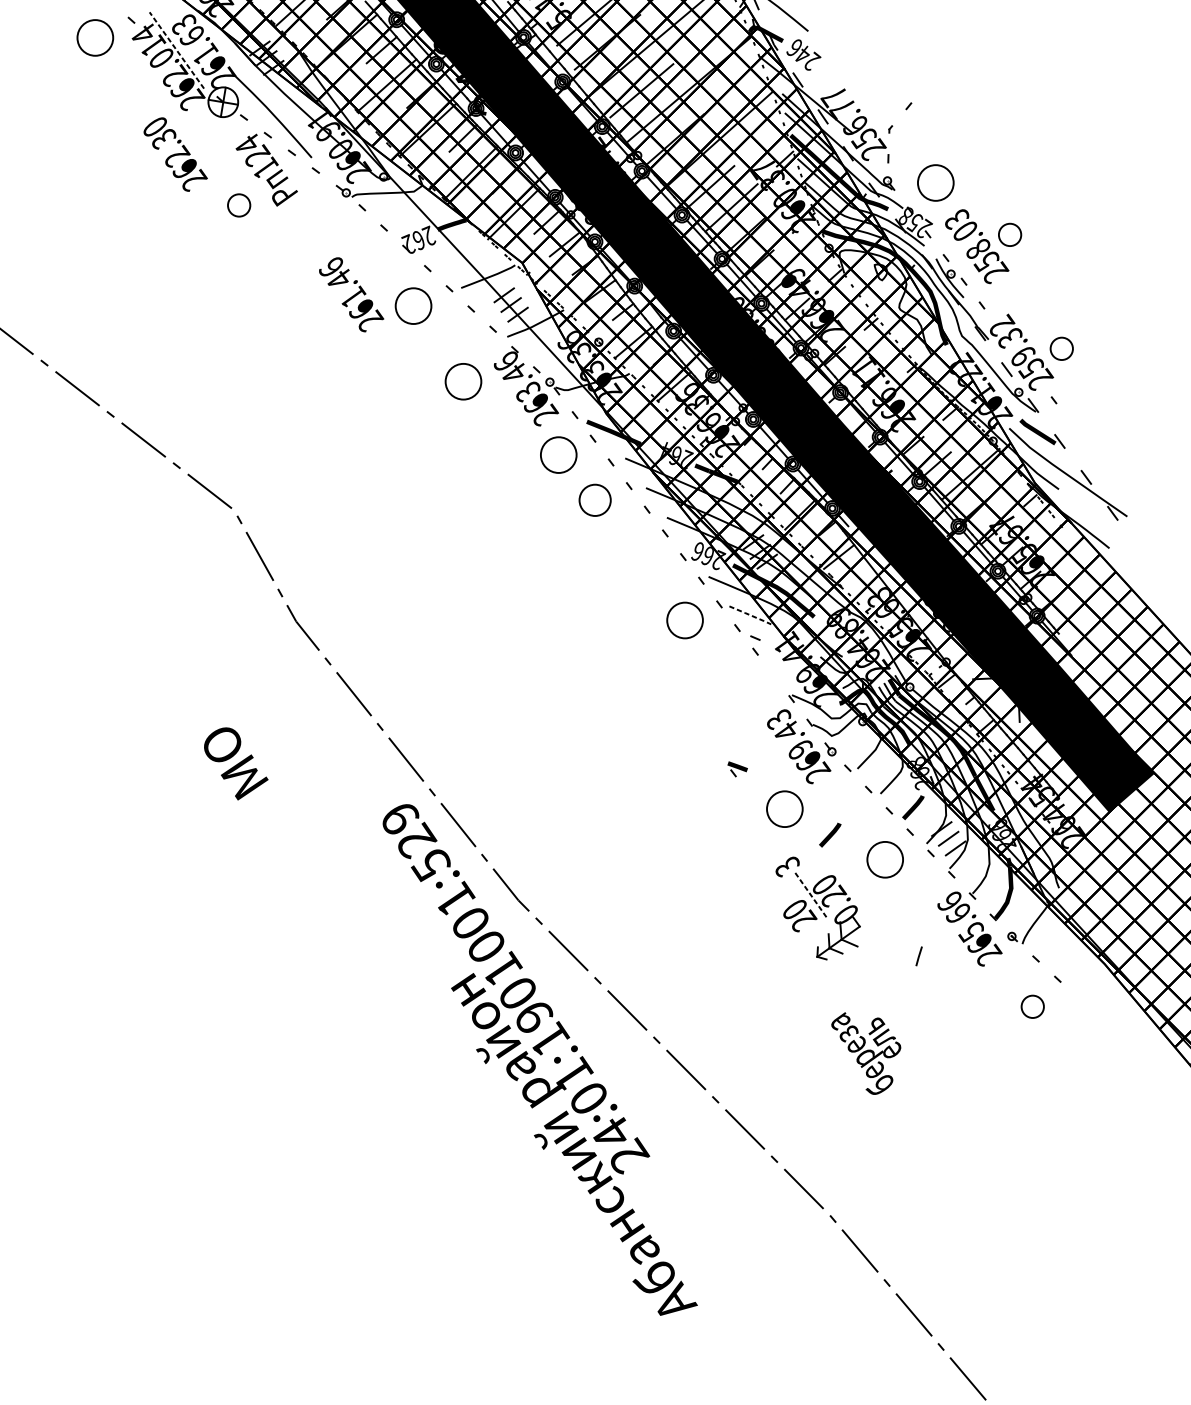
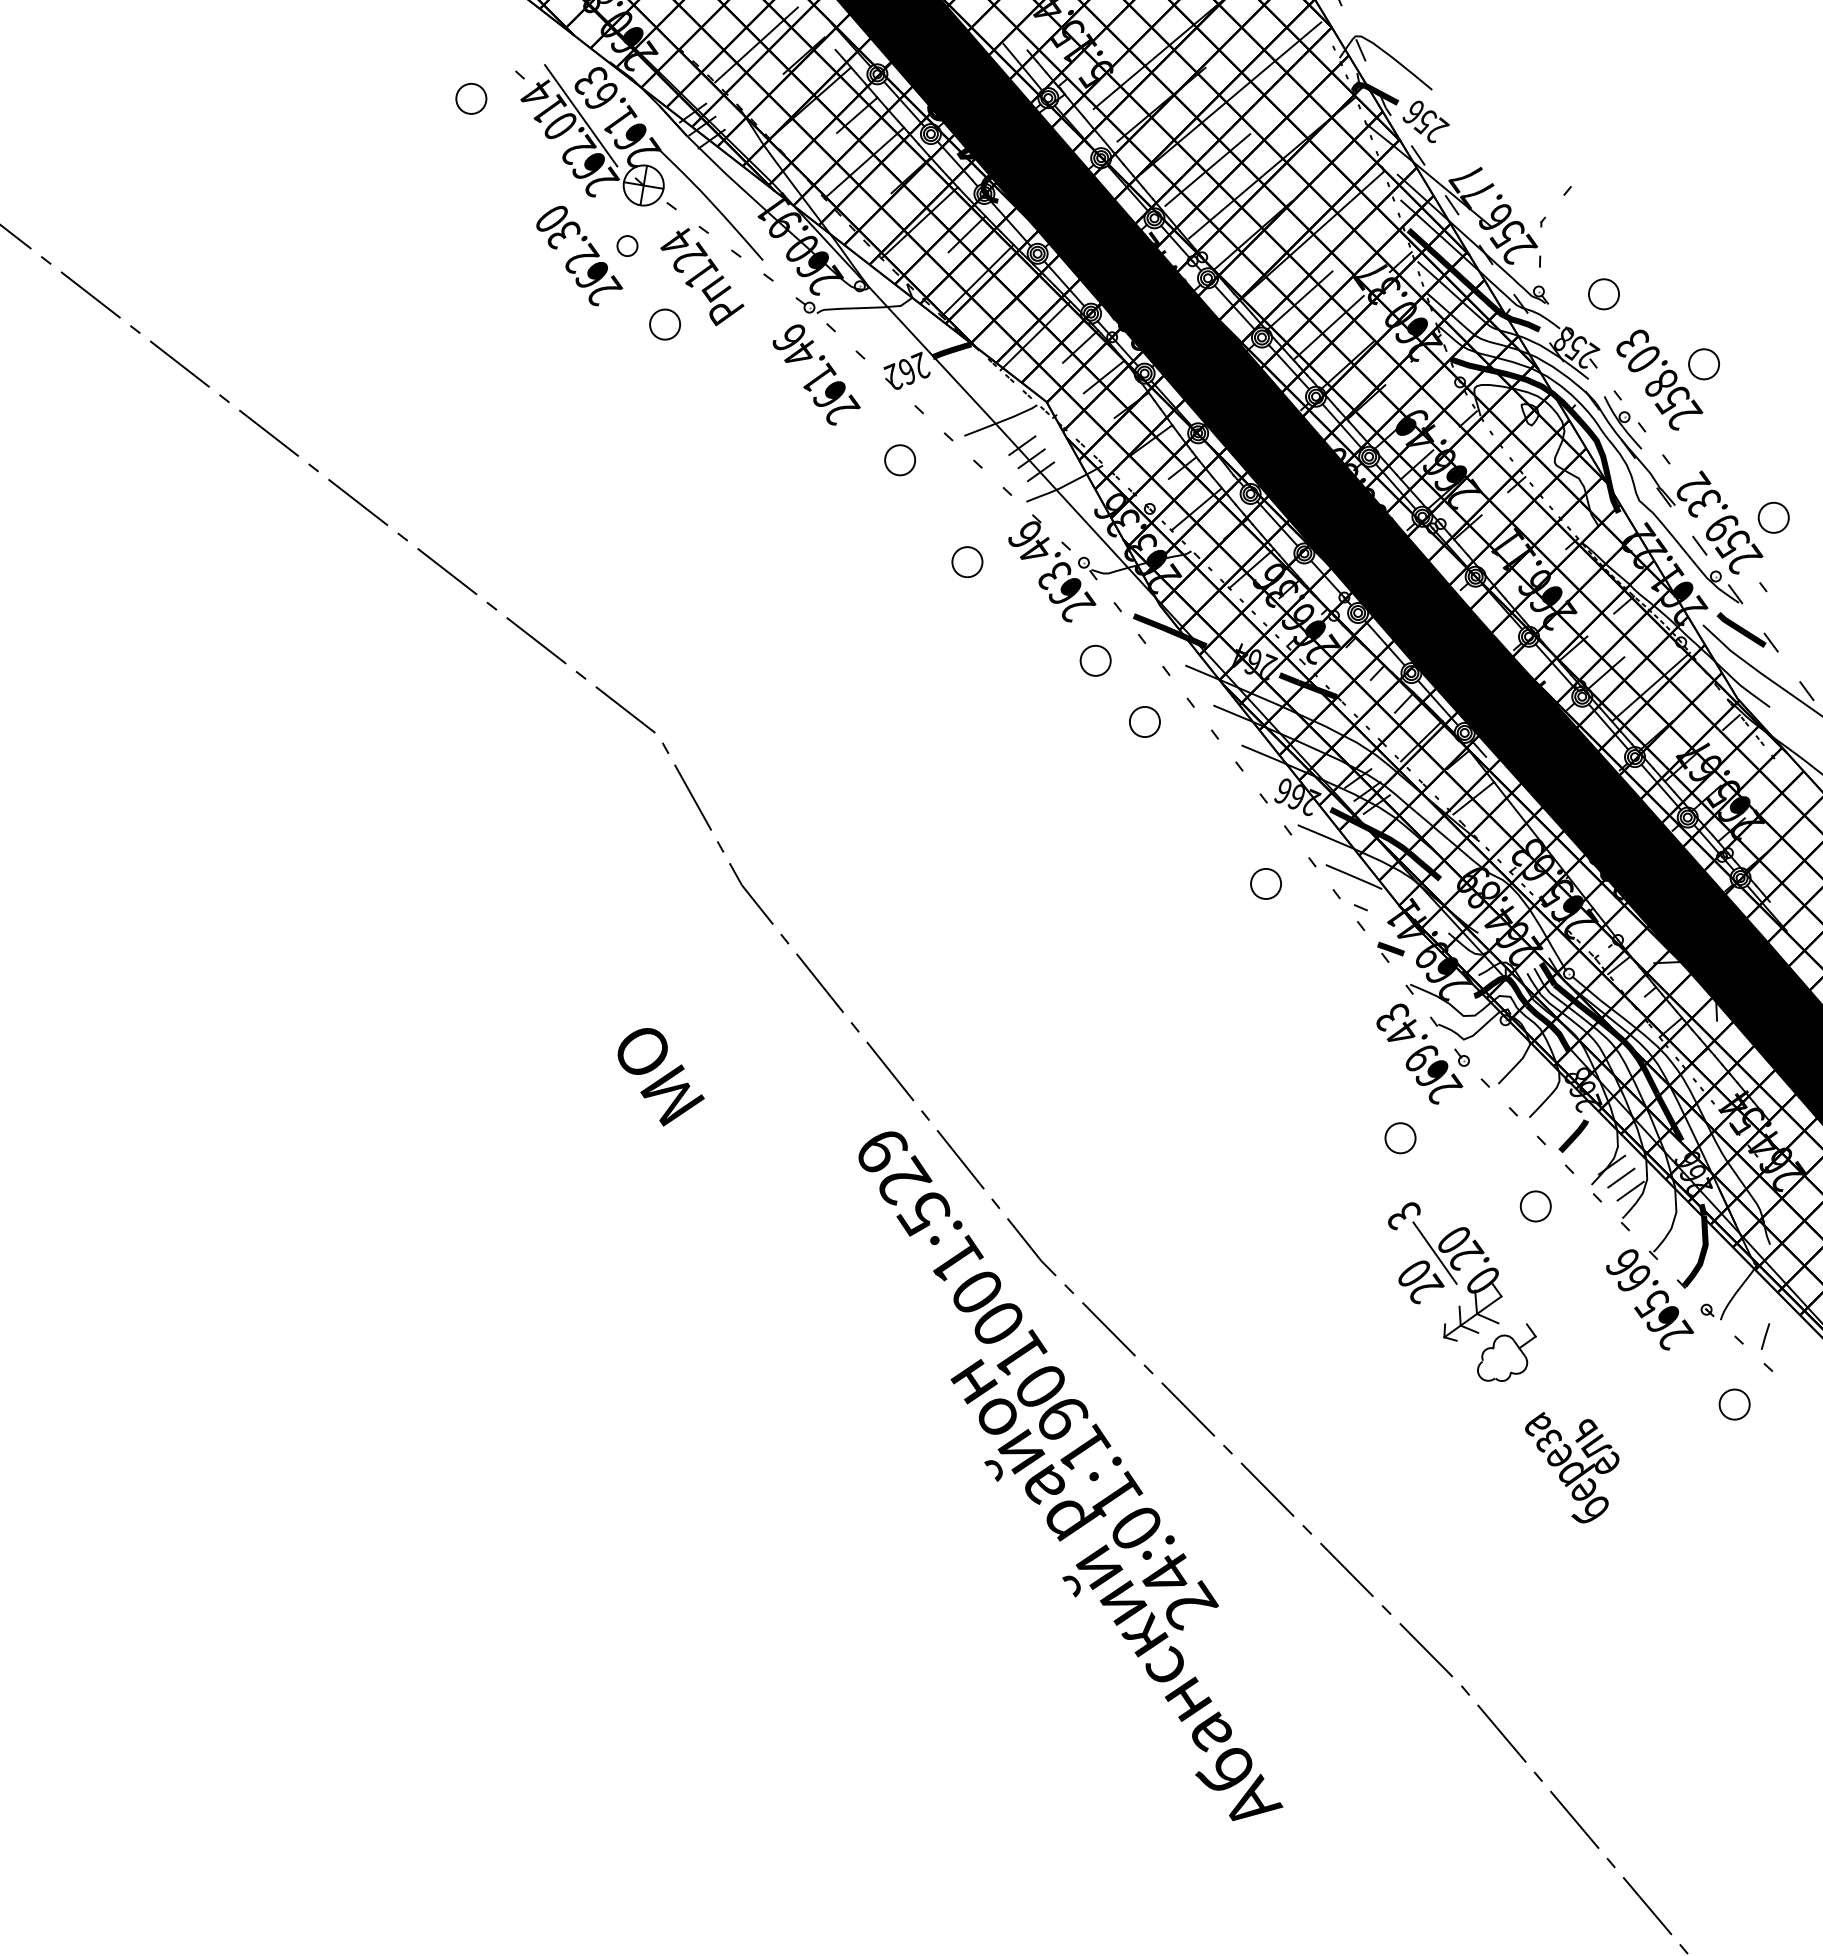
circle: (95, 37) -> (471, 98), size x0.62
line: (176, 50) -> (580, 115), dashed -> solid
text: (802, 54) -> (1424, 121), 246 -> 256
part: (211, 146) -> (627, 245), added
circle: (935, 183) -> (1603, 294), size x0.62
text: (351, 294) -> (816, 374), moved
circle: (413, 306) -> (900, 460), size x0.62
circle: (463, 381) -> (967, 562), size x0.62
circle: (558, 454) -> (1095, 660), size x0.62
circle: (594, 499) -> (1144, 721), size x0.71
line: (750, 614) -> (1354, 876), dashed -> solid
circle: (685, 620) -> (1266, 883), size x0.62
part: (737, 768) -> (1390, 951), moved
circle: (784, 809) -> (1400, 1138), size x0.62
curve: (830, 835) -> (1461, 1173), removed
circle: (884, 859) -> (1535, 1206), size x0.62
line: (810, 894) -> (1435, 1253), dashed -> solid
line: (919, 956) -> (1765, 1336), moved
part: (863, 968) -> (1506, 1352), added
text: (866, 1053) -> (1572, 1467), moved

